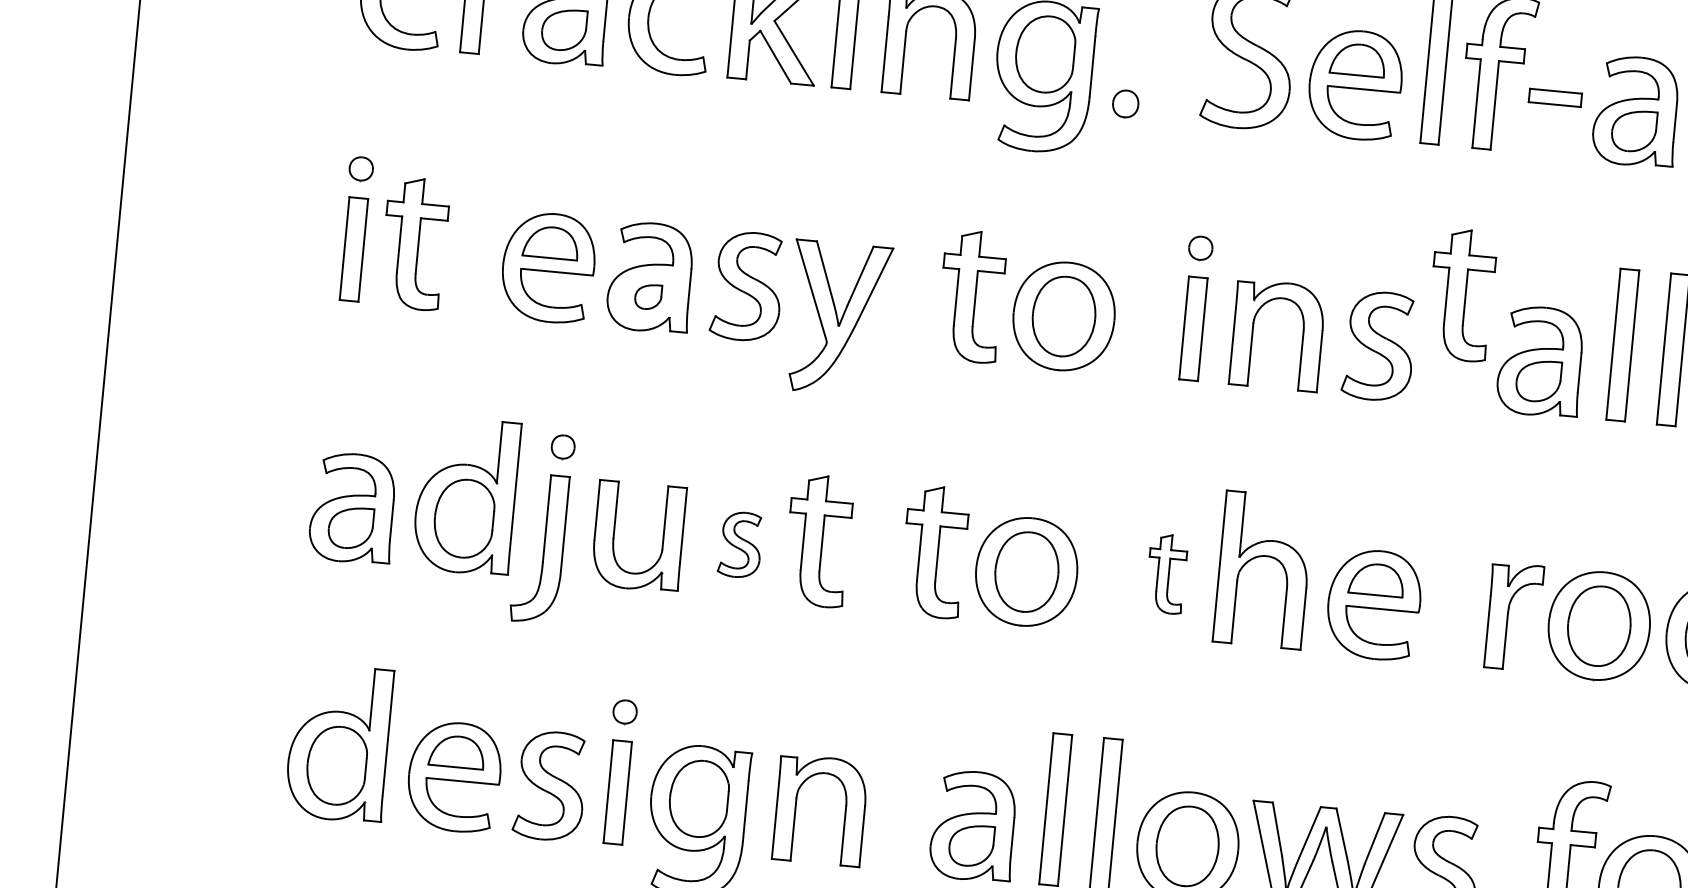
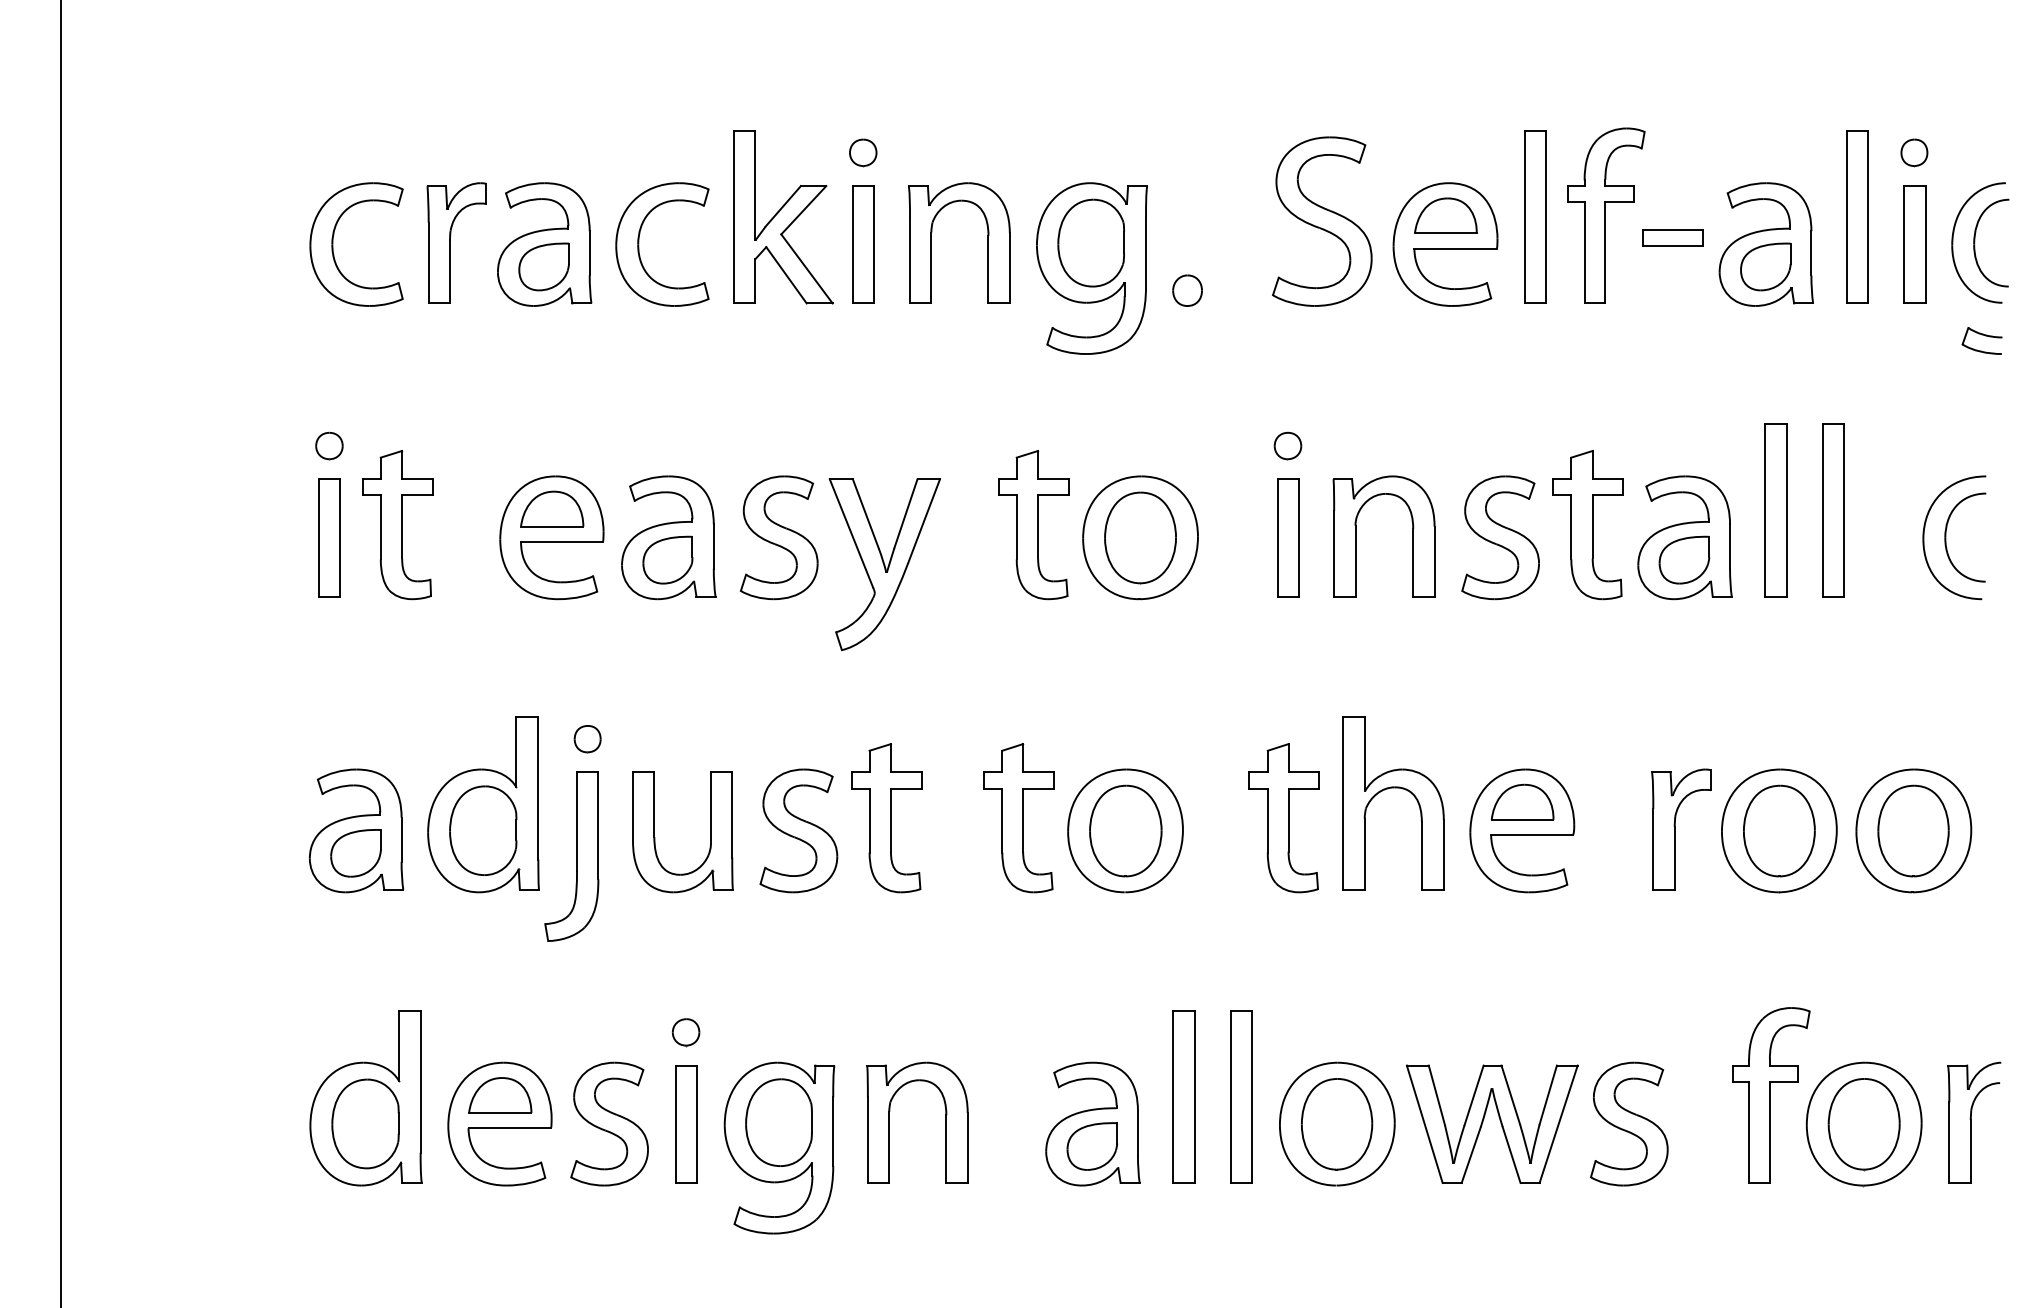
part: (1461, 295) -> (1587, 525), moved
part: (647, 296) -> (667, 559), size x1.67
part: (740, 544) -> (798, 830), size x1.67
part: (1166, 574) -> (1283, 818), size x1.67

